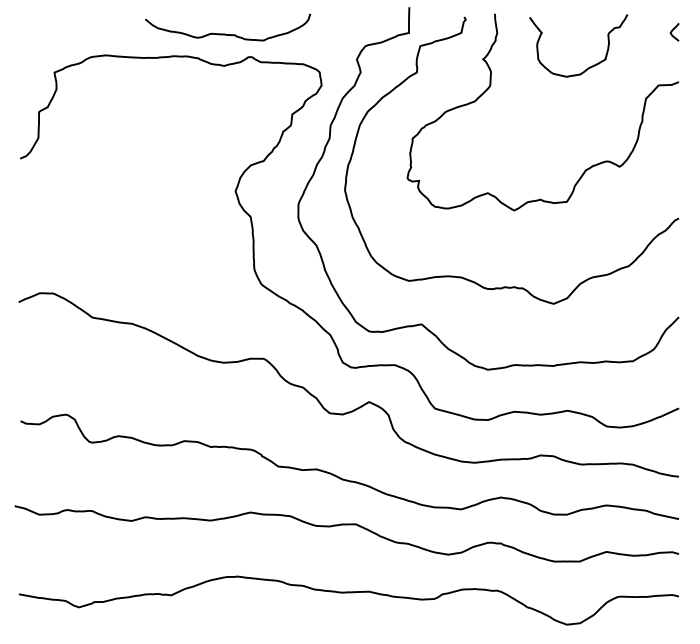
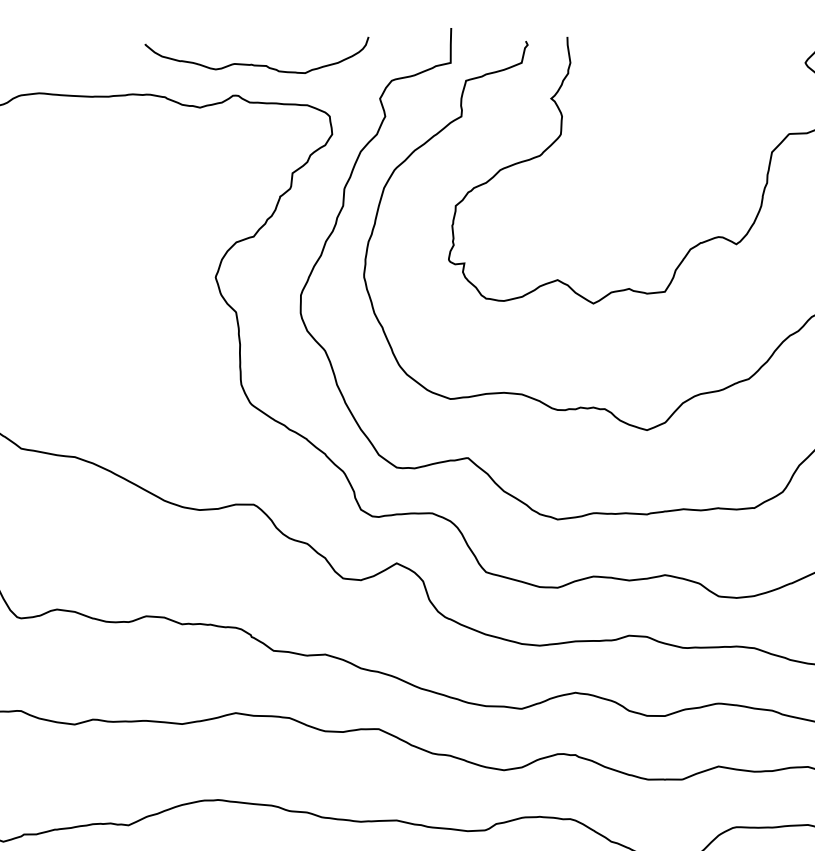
curve: (225, 33) -> (253, 63), moved
curve: (589, 66) -> (695, 108), removed

